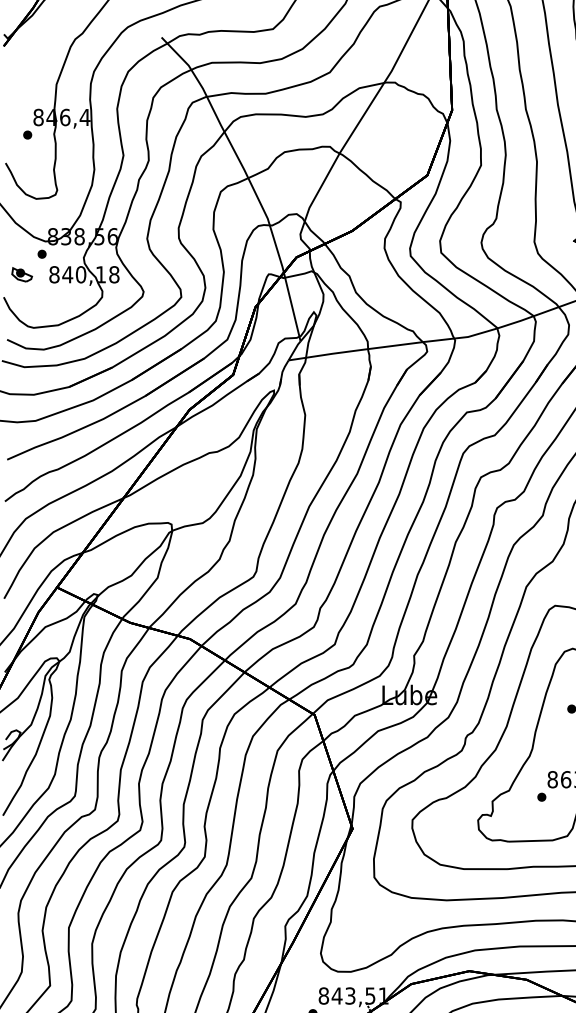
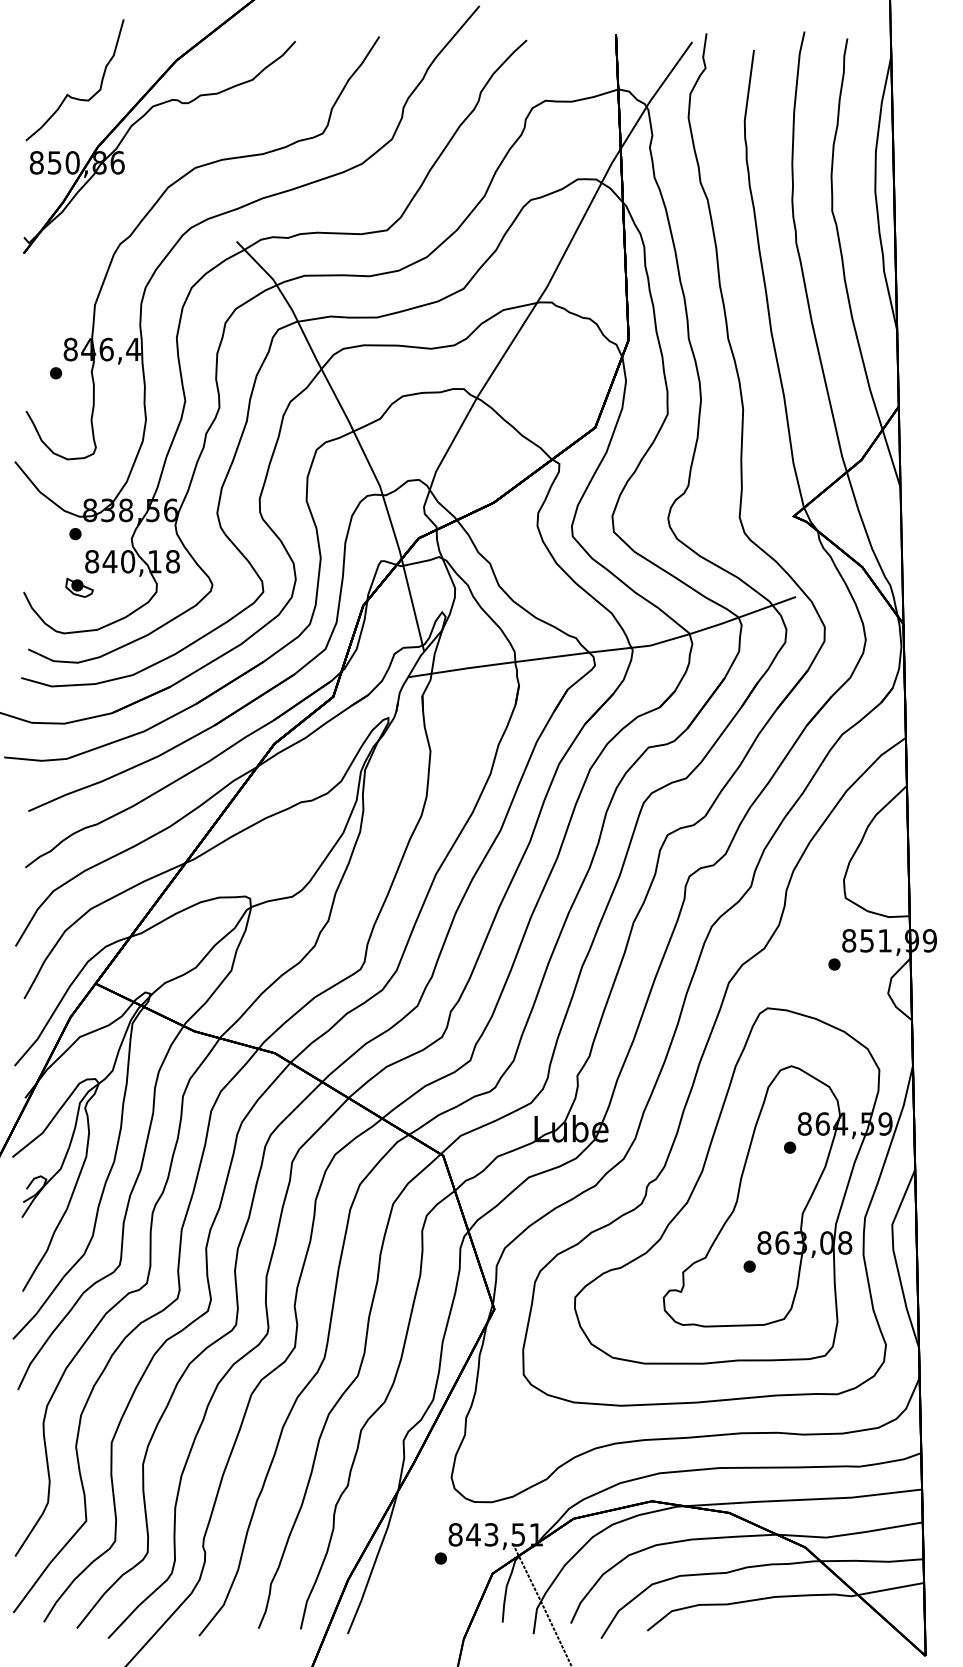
part: (22, 274) -> (79, 587), moved

